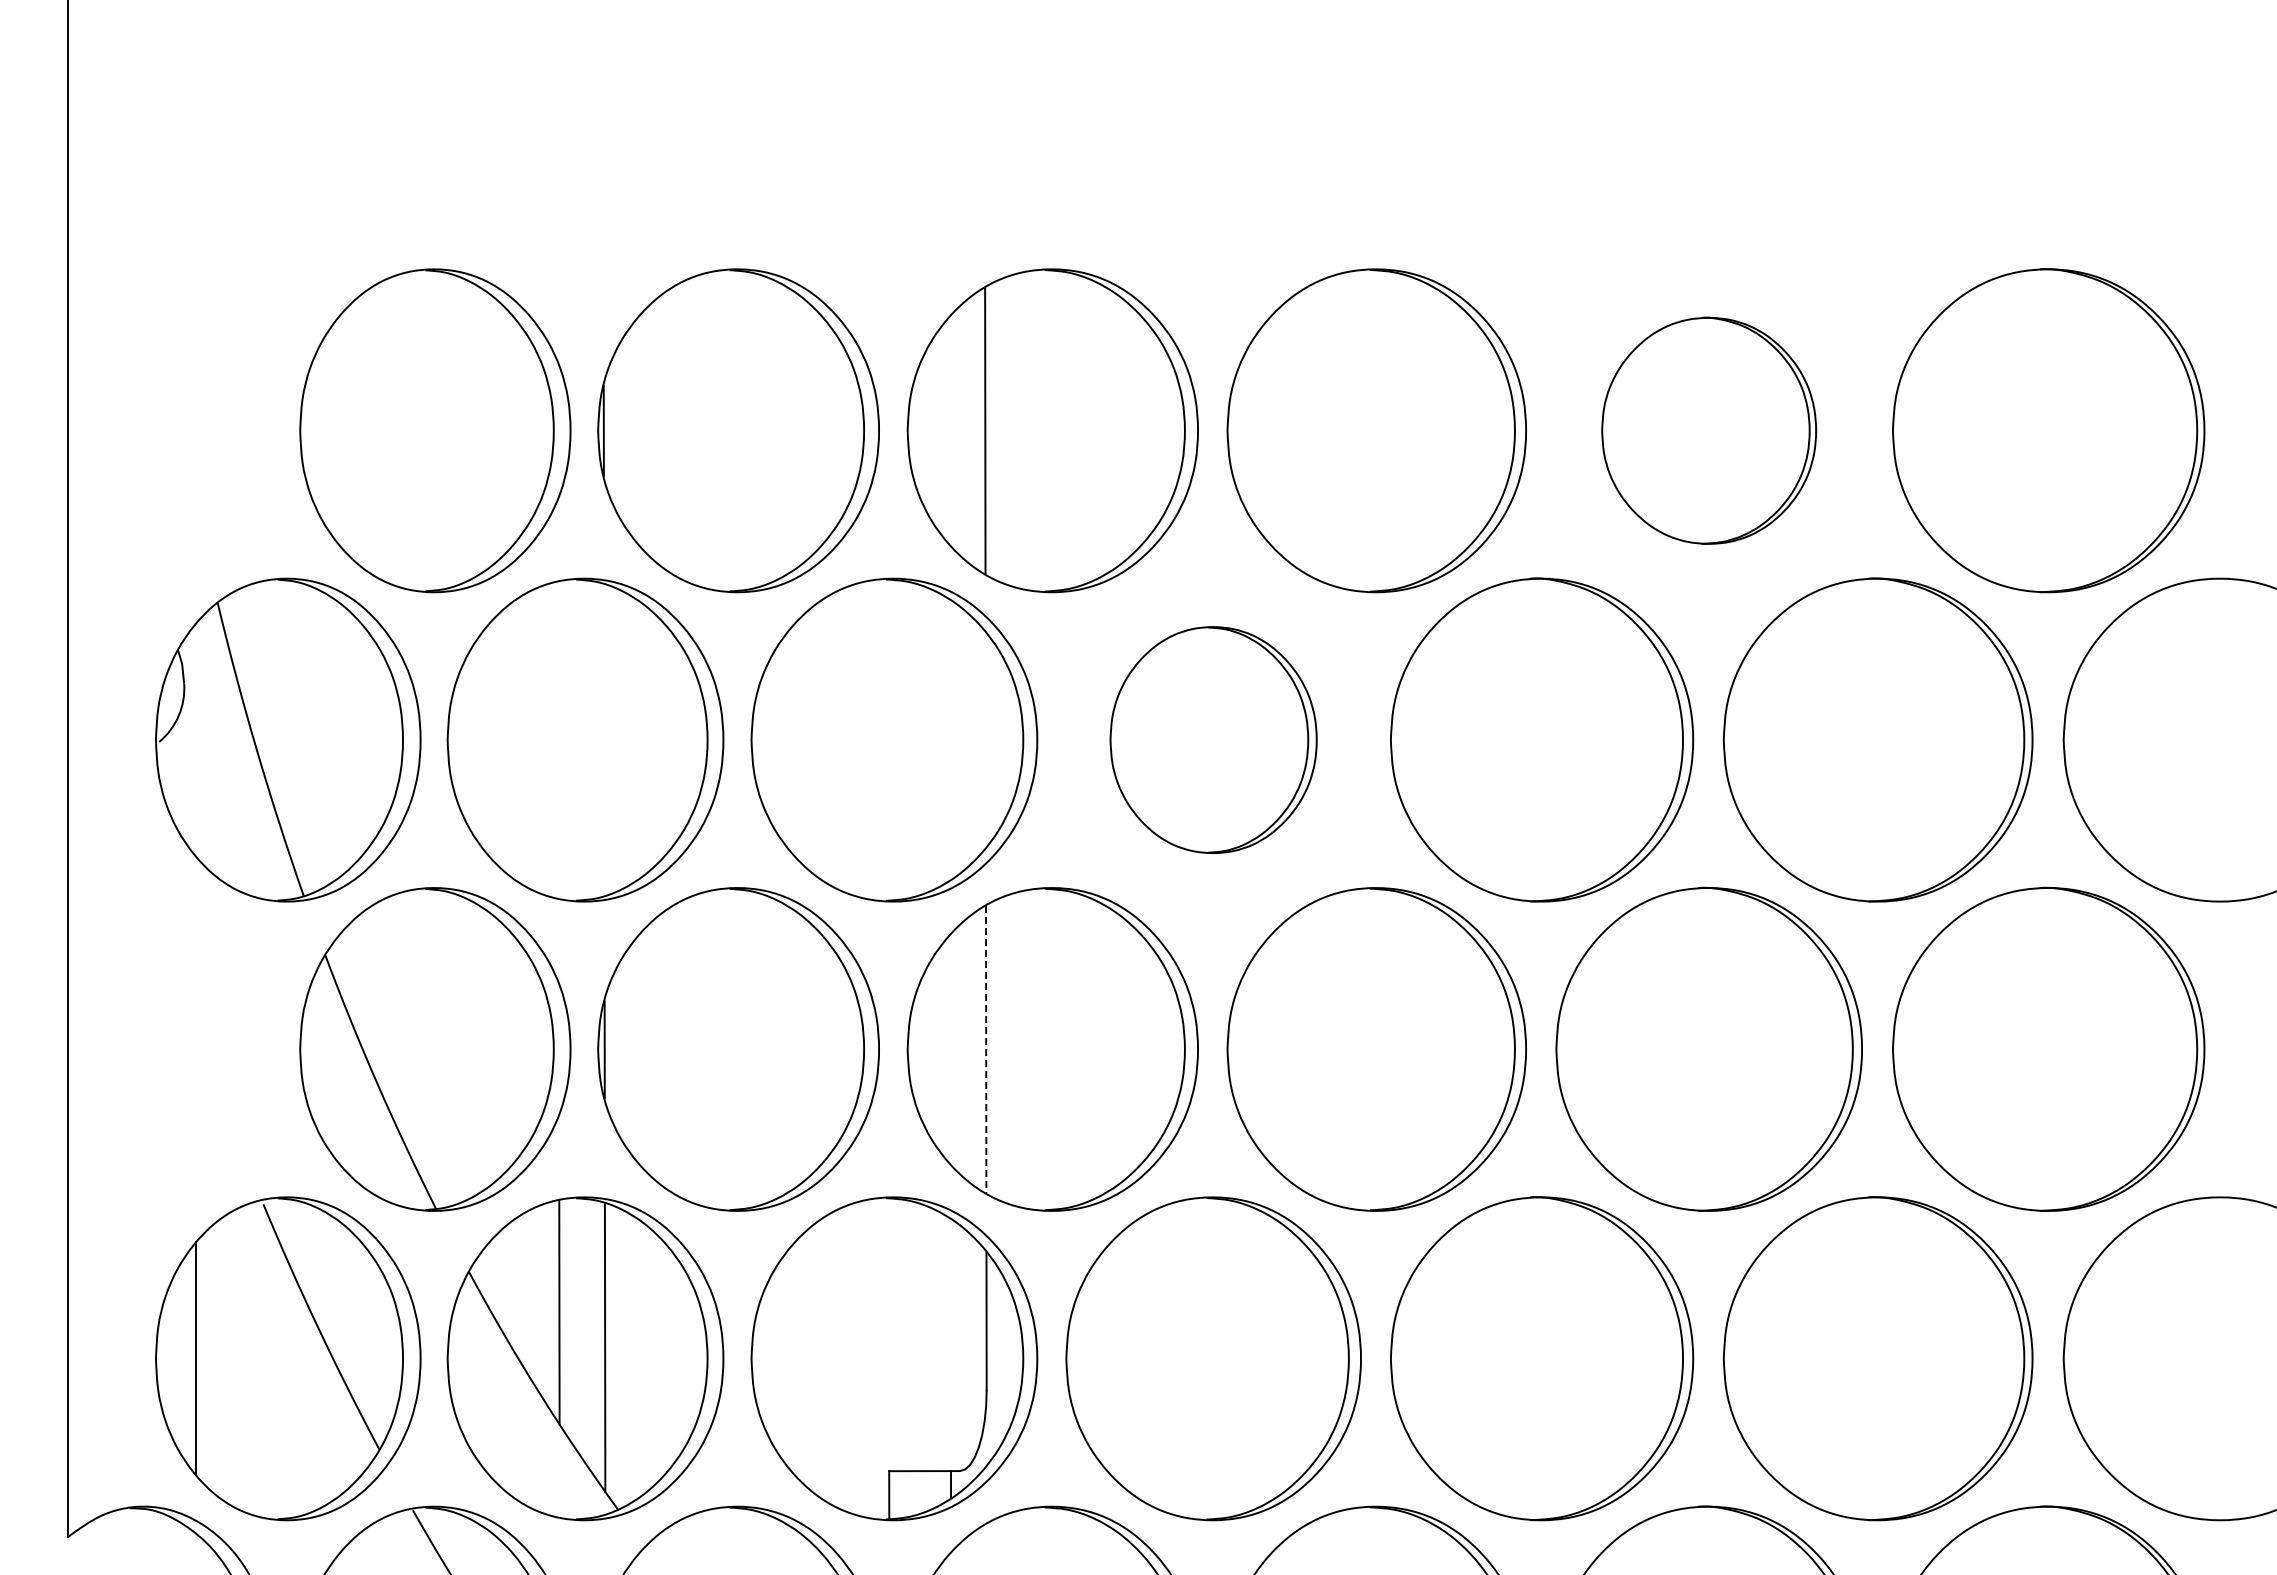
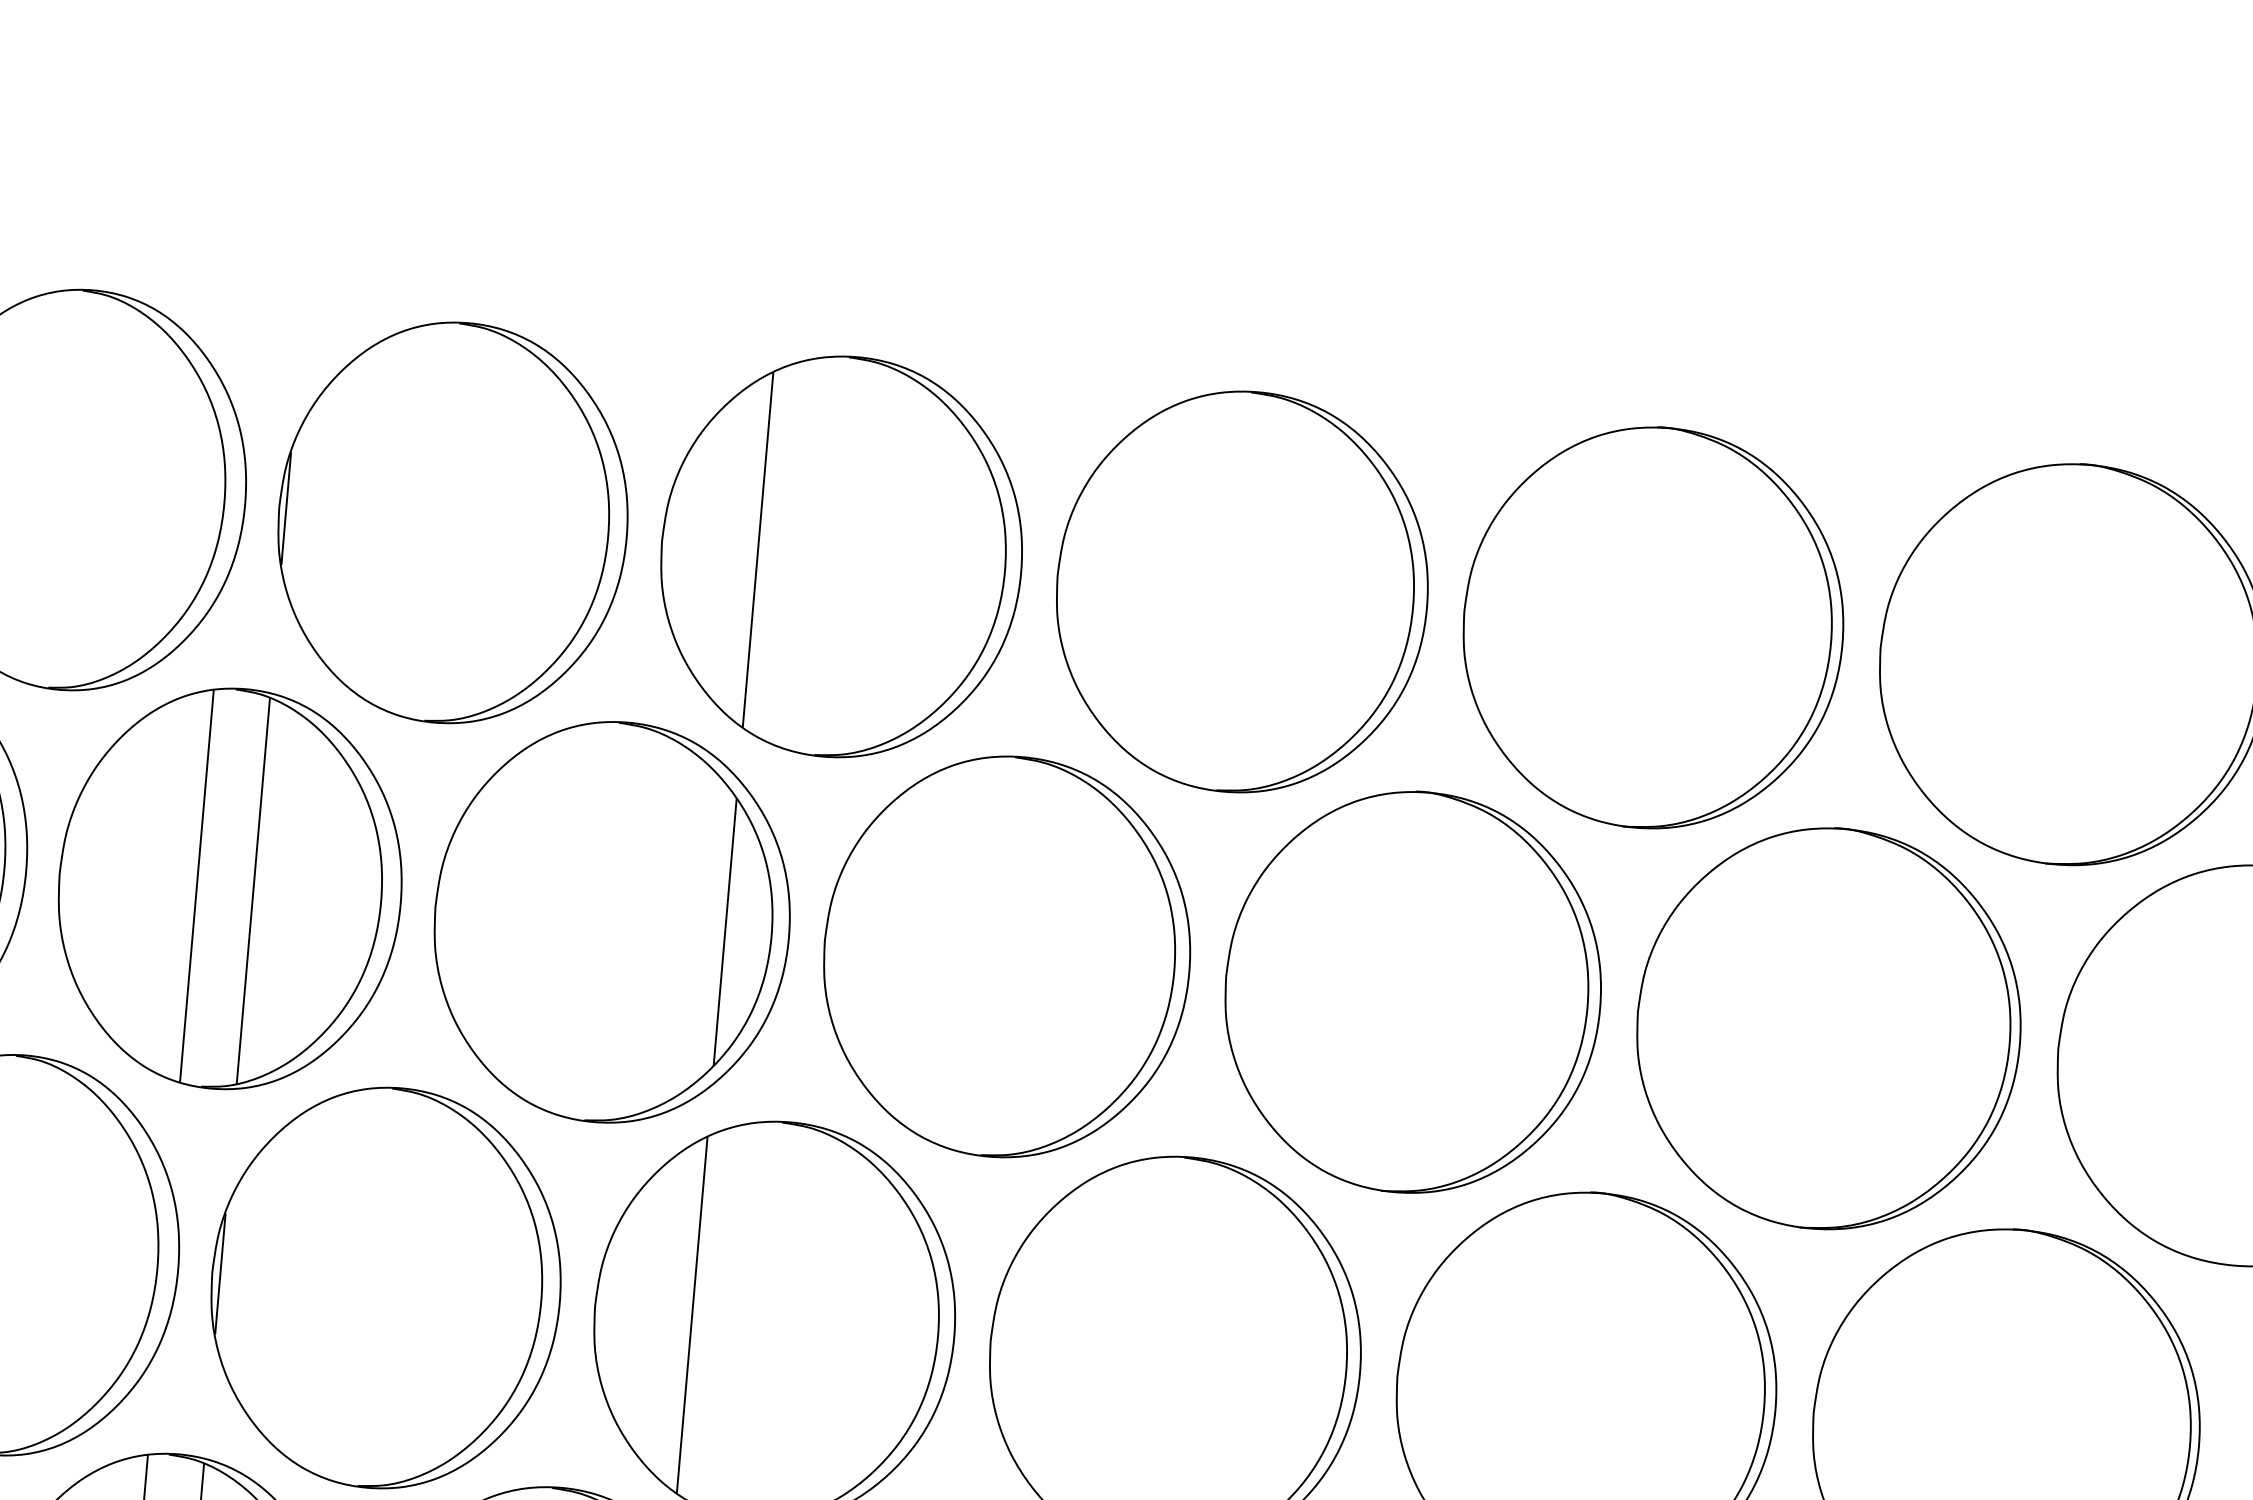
part: (1708, 430) -> (1652, 627), size x1.43
line: (558, 739) -> (196, 885), added
line: (604, 739) -> (253, 890), added
line: (985, 739) -> (724, 931), added
part: (1213, 739) -> (1006, 956), size x1.43
line: (986, 1049) -> (692, 1315), dashed -> solid

